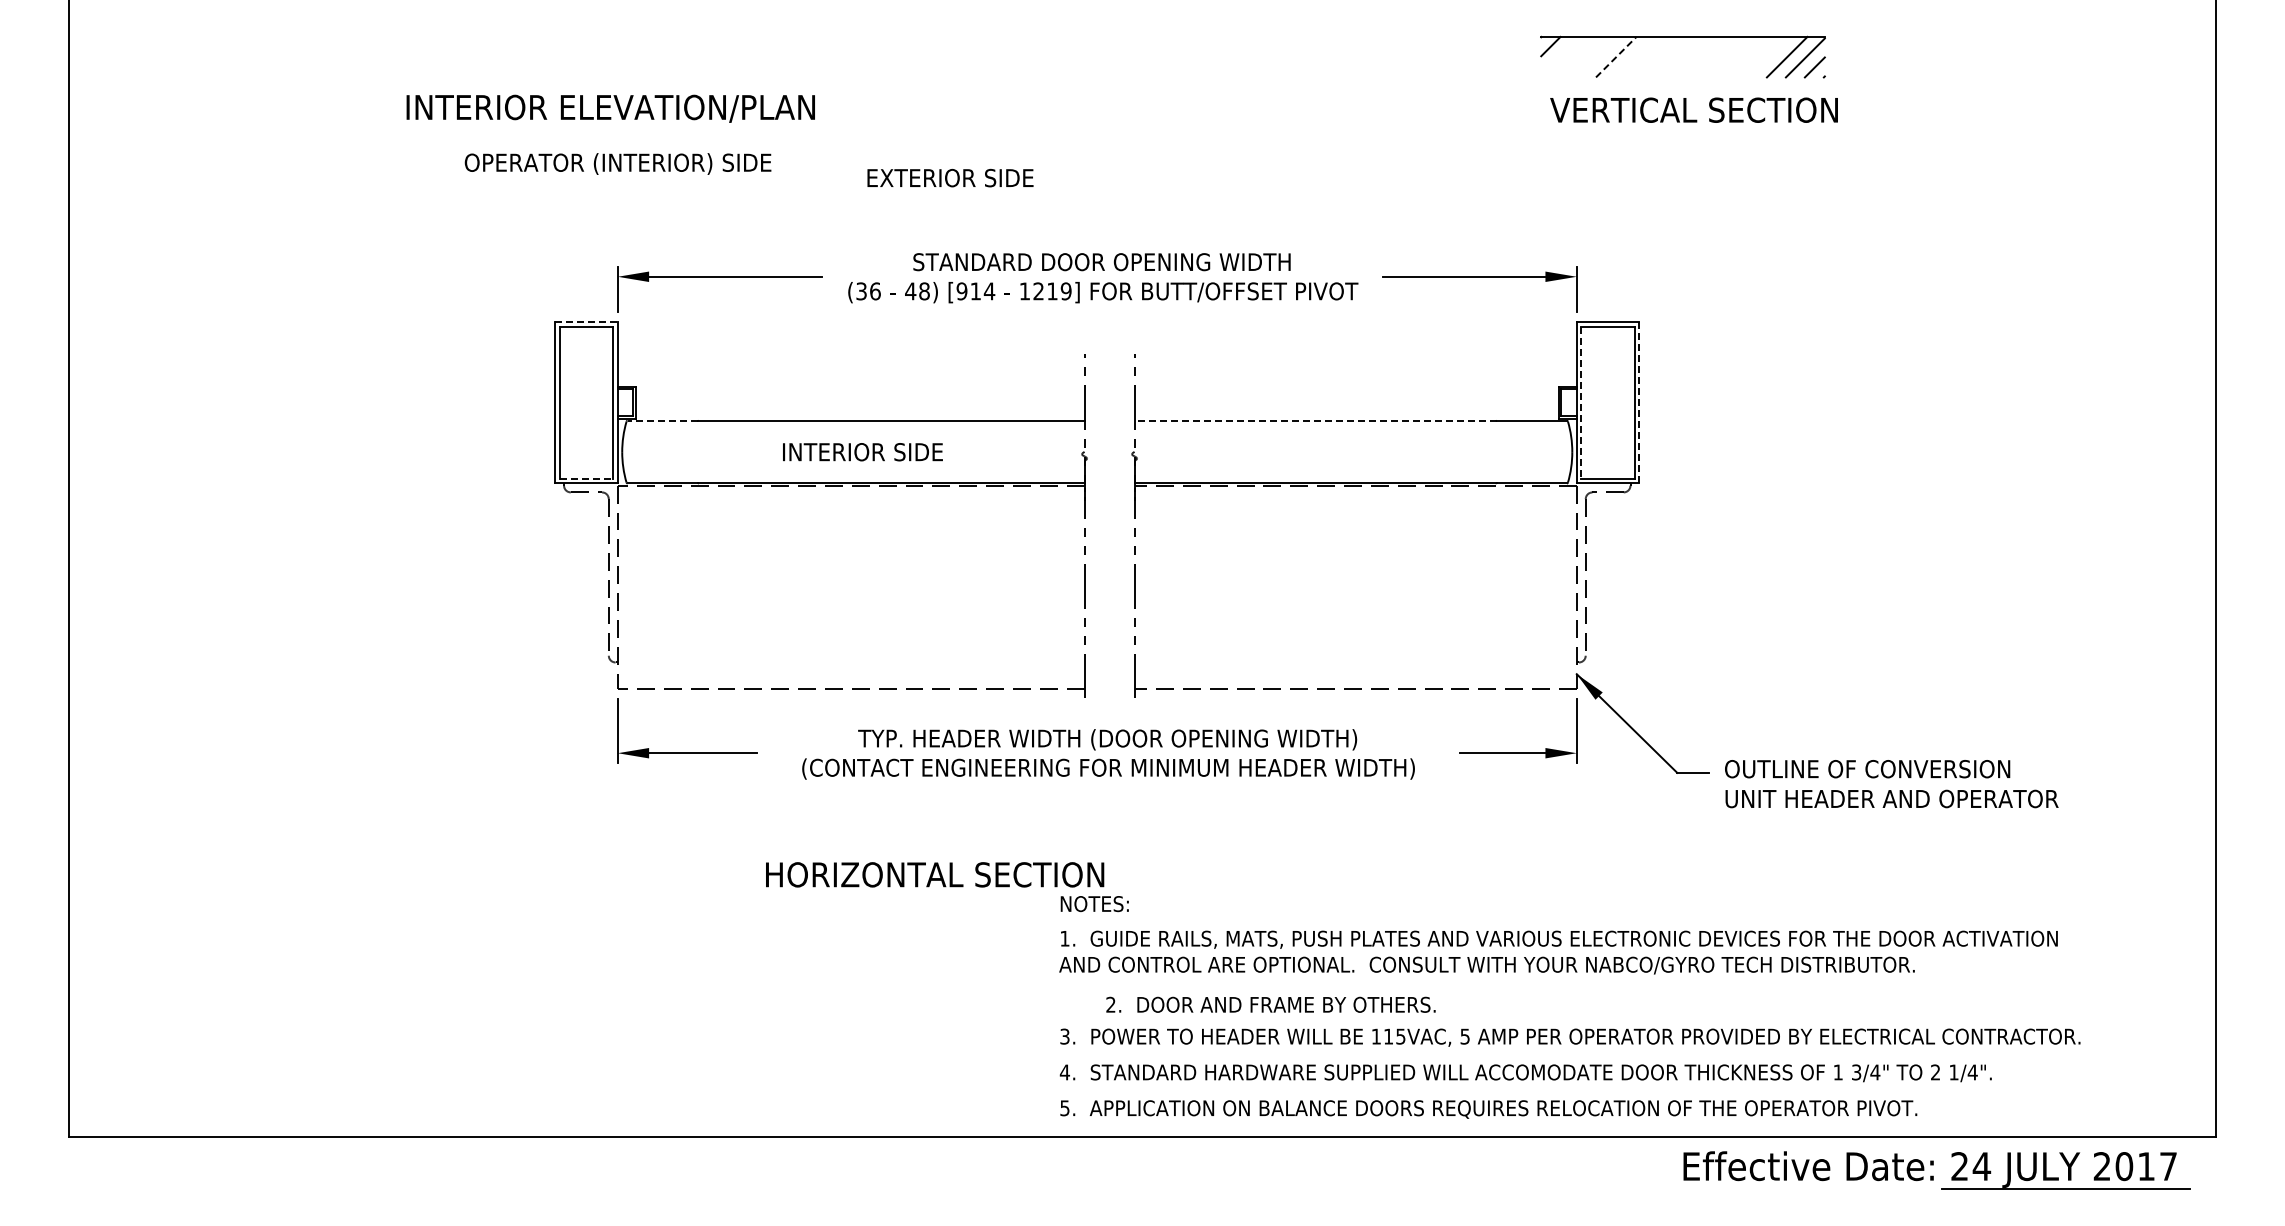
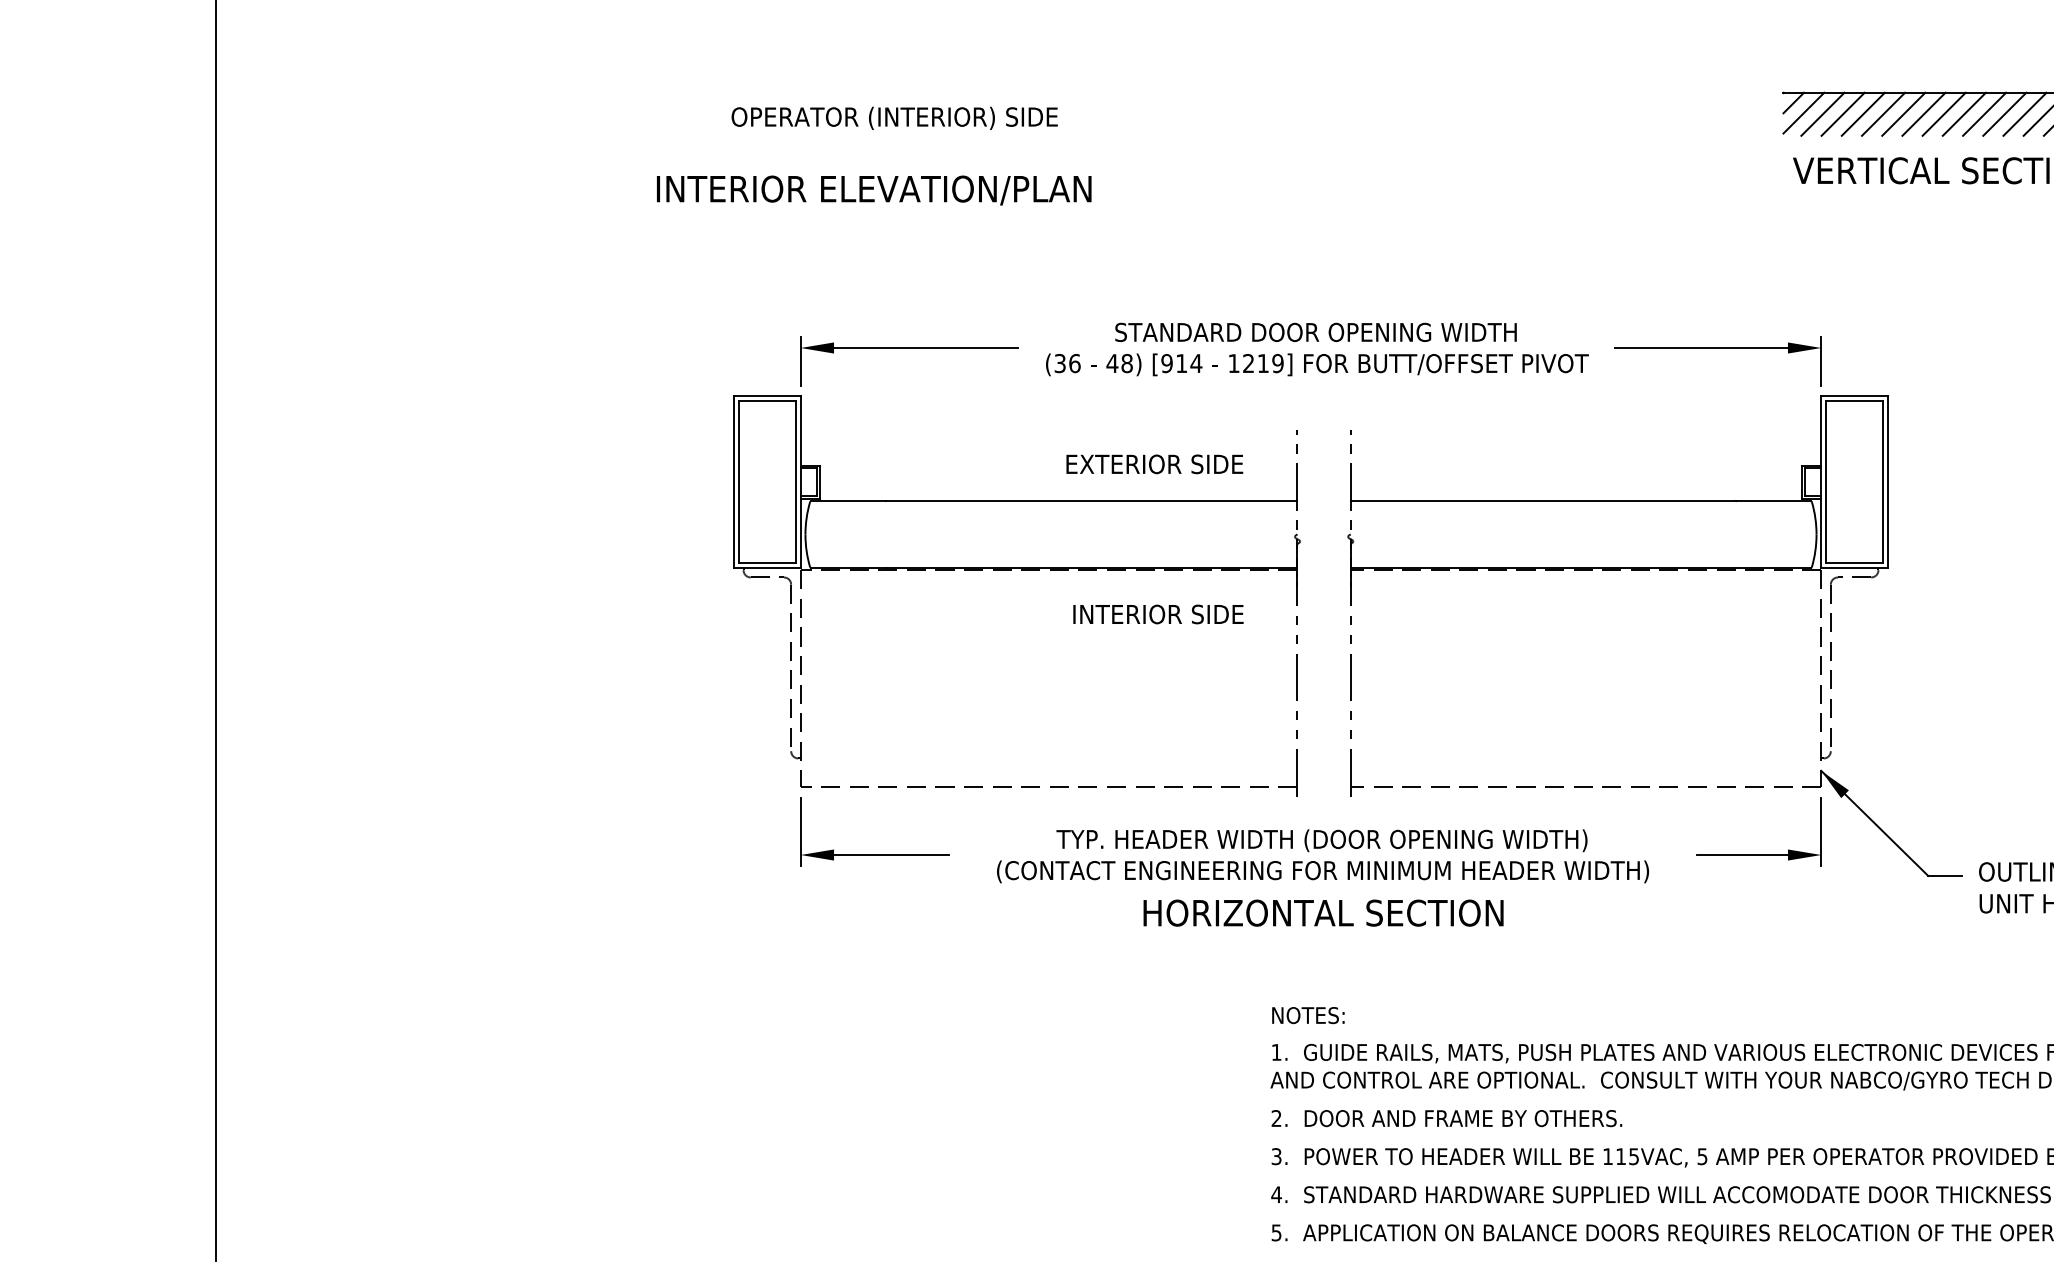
line: (1560, 55) -> (1803, 112), added
line: (1578, 56) -> (1823, 113), added
line: (1597, 56) -> (1843, 113), added
line: (1635, 56) -> (1883, 113), added
line: (1654, 56) -> (1904, 113), added
line: (1673, 56) -> (1924, 113), added
line: (1691, 56) -> (1943, 113), added
line: (1710, 56) -> (1963, 113), added
line: (1729, 56) -> (1983, 113), added
line: (1748, 56) -> (2004, 113), added
line: (1767, 56) -> (2024, 113), added
line: (1616, 57) -> (1863, 114), dashed -> solid
text: (610, 108) -> (873, 190), moved
text: (617, 163) -> (894, 117), moved
text: (950, 177) -> (1154, 463), moved
line: (586, 322) -> (767, 396), dashed -> solid
line: (1639, 402) -> (1888, 481), dashed -> solid
line: (1581, 403) -> (1826, 482), dashed -> solid
line: (662, 420) -> (848, 500), dashed -> solid
line: (1315, 420) -> (1543, 500), dashed -> solid
text: (862, 452) -> (1158, 614), moved
line: (586, 478) -> (767, 562), dashed -> solid
text: (935, 874) -> (1324, 912), moved
text: (1270, 1004) -> (1446, 1118), moved

